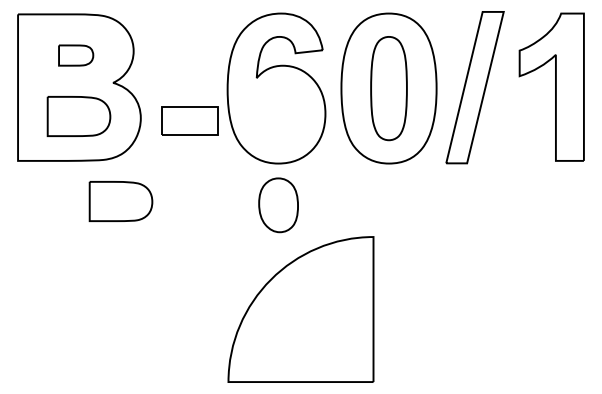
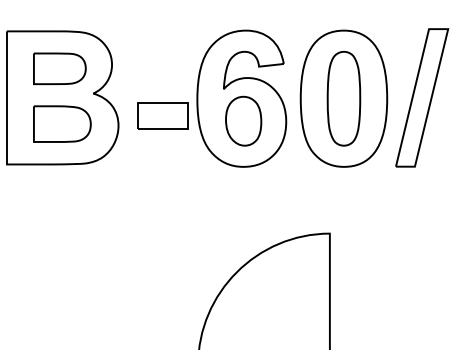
part: (75, 55) -> (59, 68), size x1.67
part: (189, 120) -> (162, 115), moved
part: (120, 201) -> (100, 201), removed
part: (278, 205) -> (243, 121), moved

